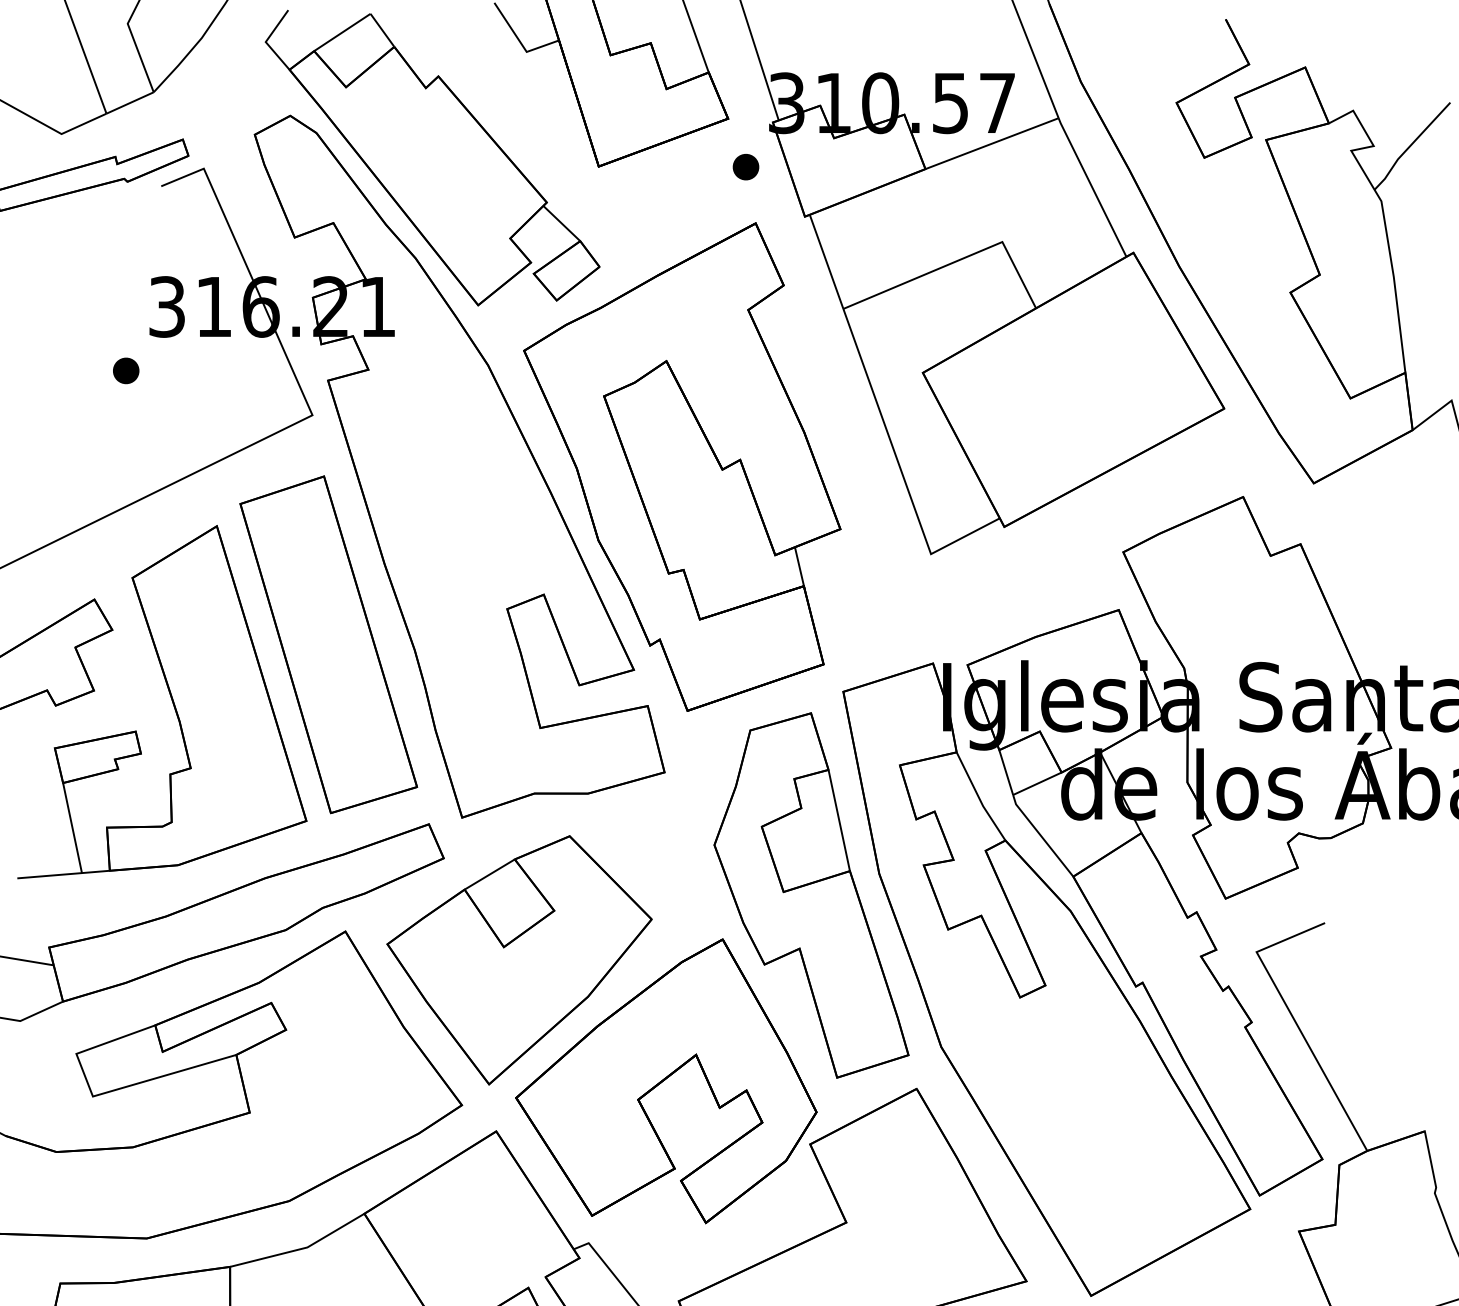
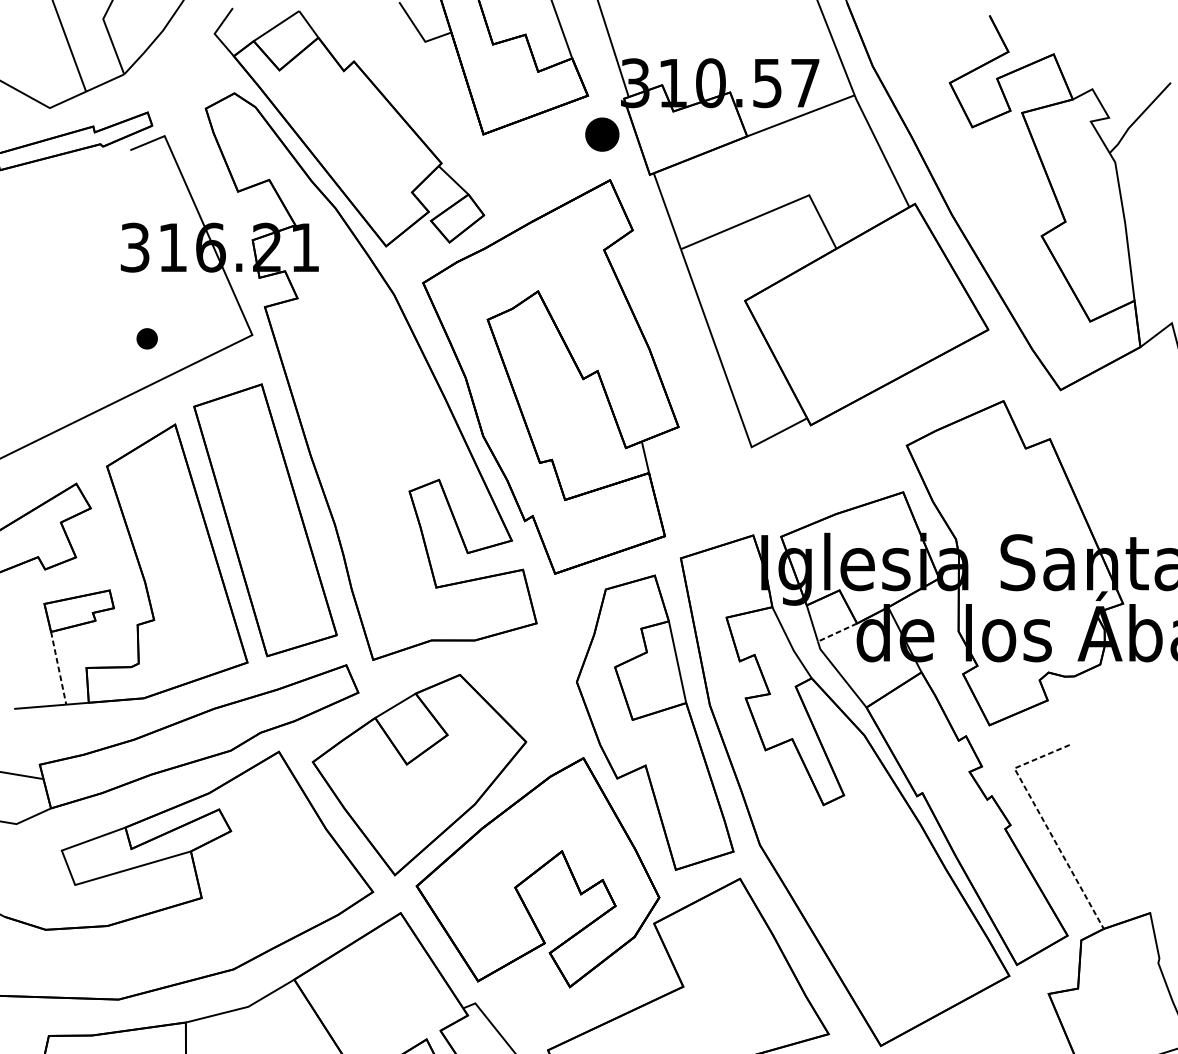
part: (745, 167) -> (601, 135), size x1.6
part: (126, 370) -> (147, 338), moved
line: (1037, 783) -> (837, 632), solid -> dashed
line: (72, 828) -> (58, 668), solid -> dashed
line: (1293, 1018) -> (1044, 822), solid -> dashed

